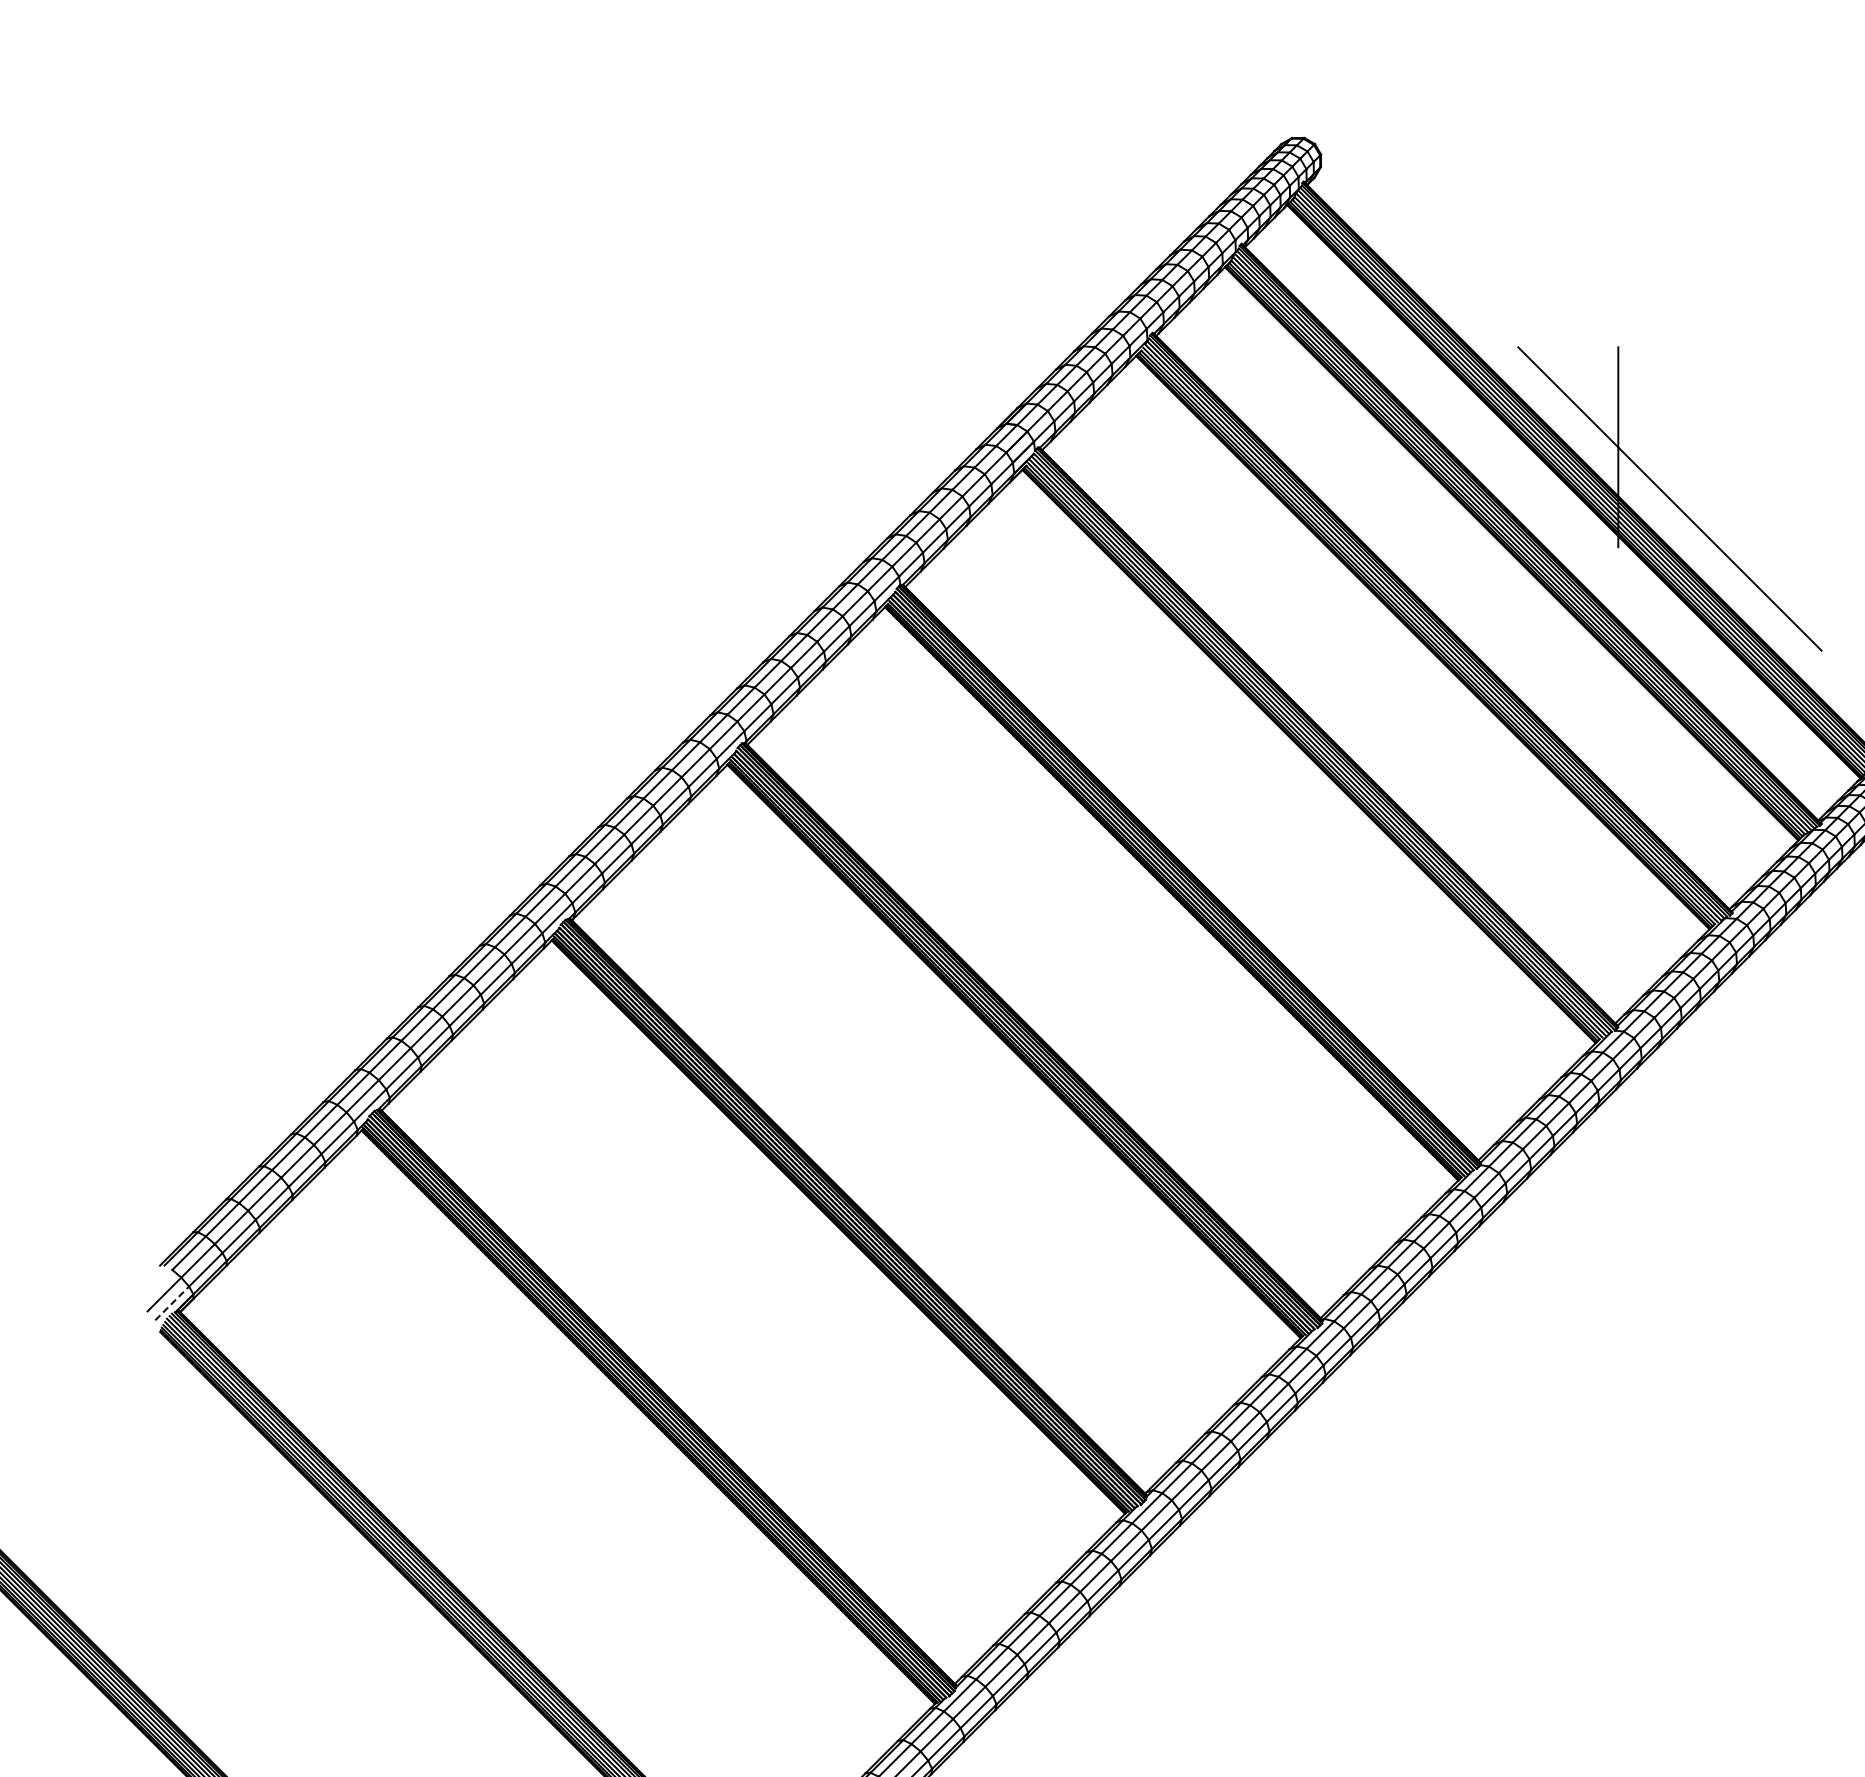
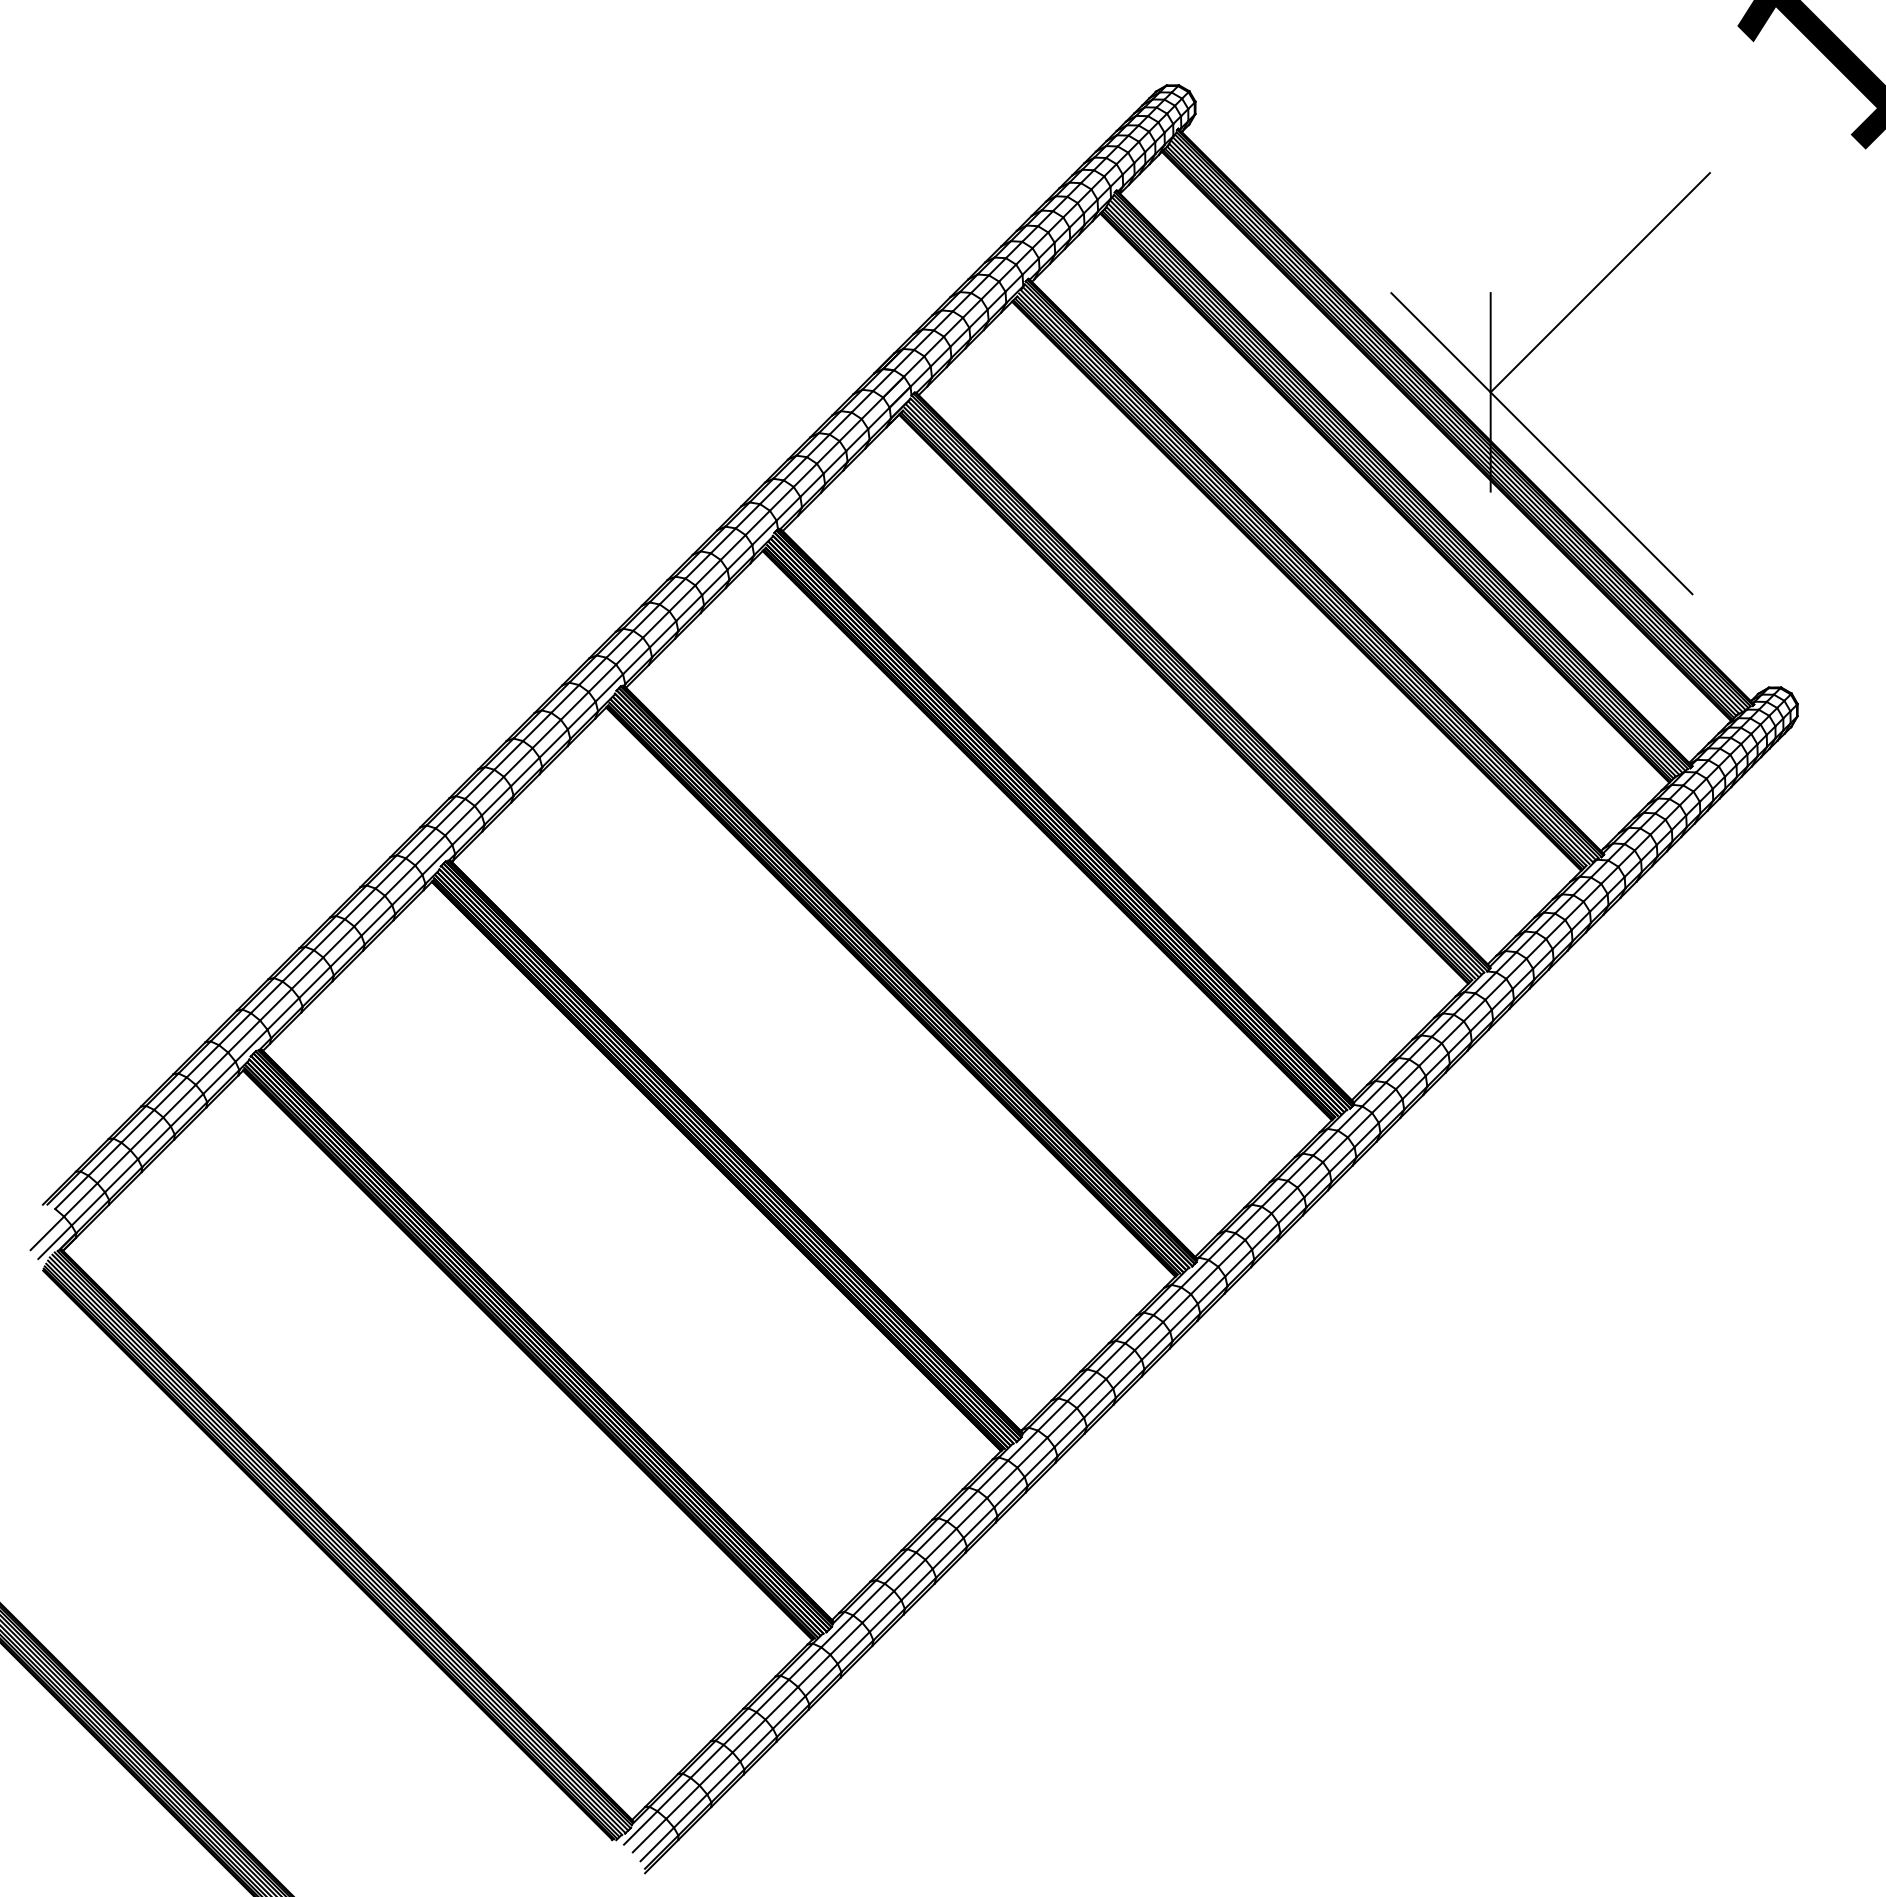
line: (1727, 336) -> (1599, 282), added
line: (172, 1303) -> (55, 1242), dashed -> solid

